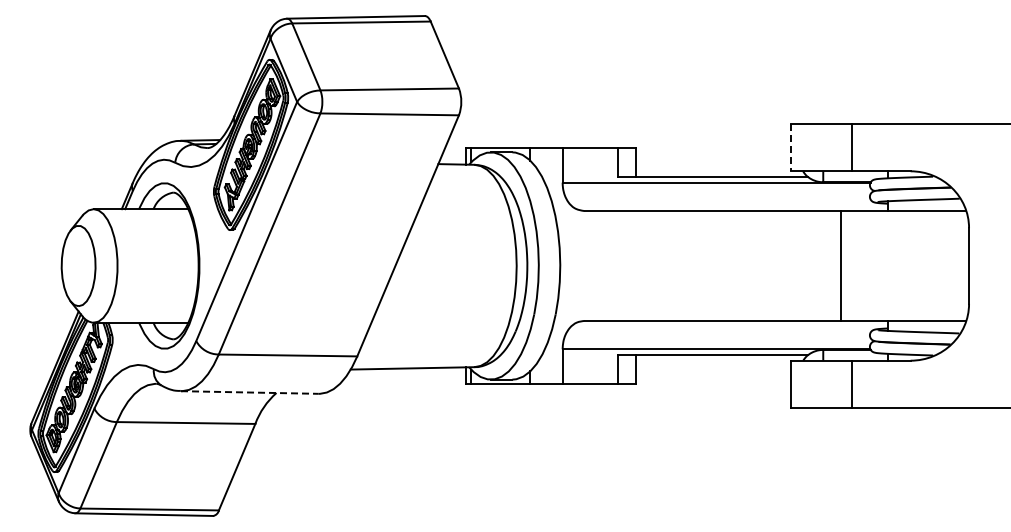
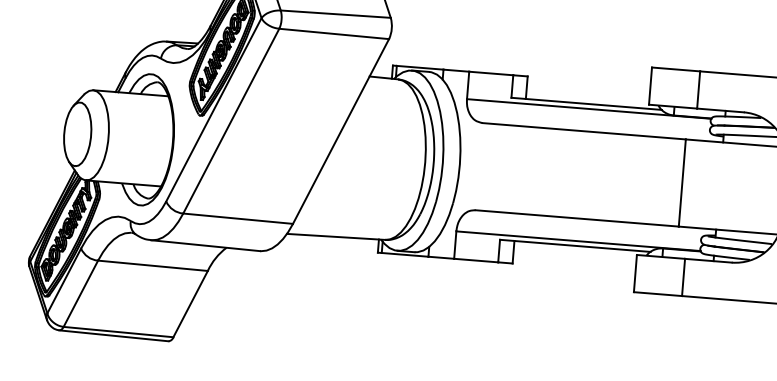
line: (791, 148) -> (650, 86), dashed -> solid
line: (249, 392) -> (205, 245), dashed -> solid

